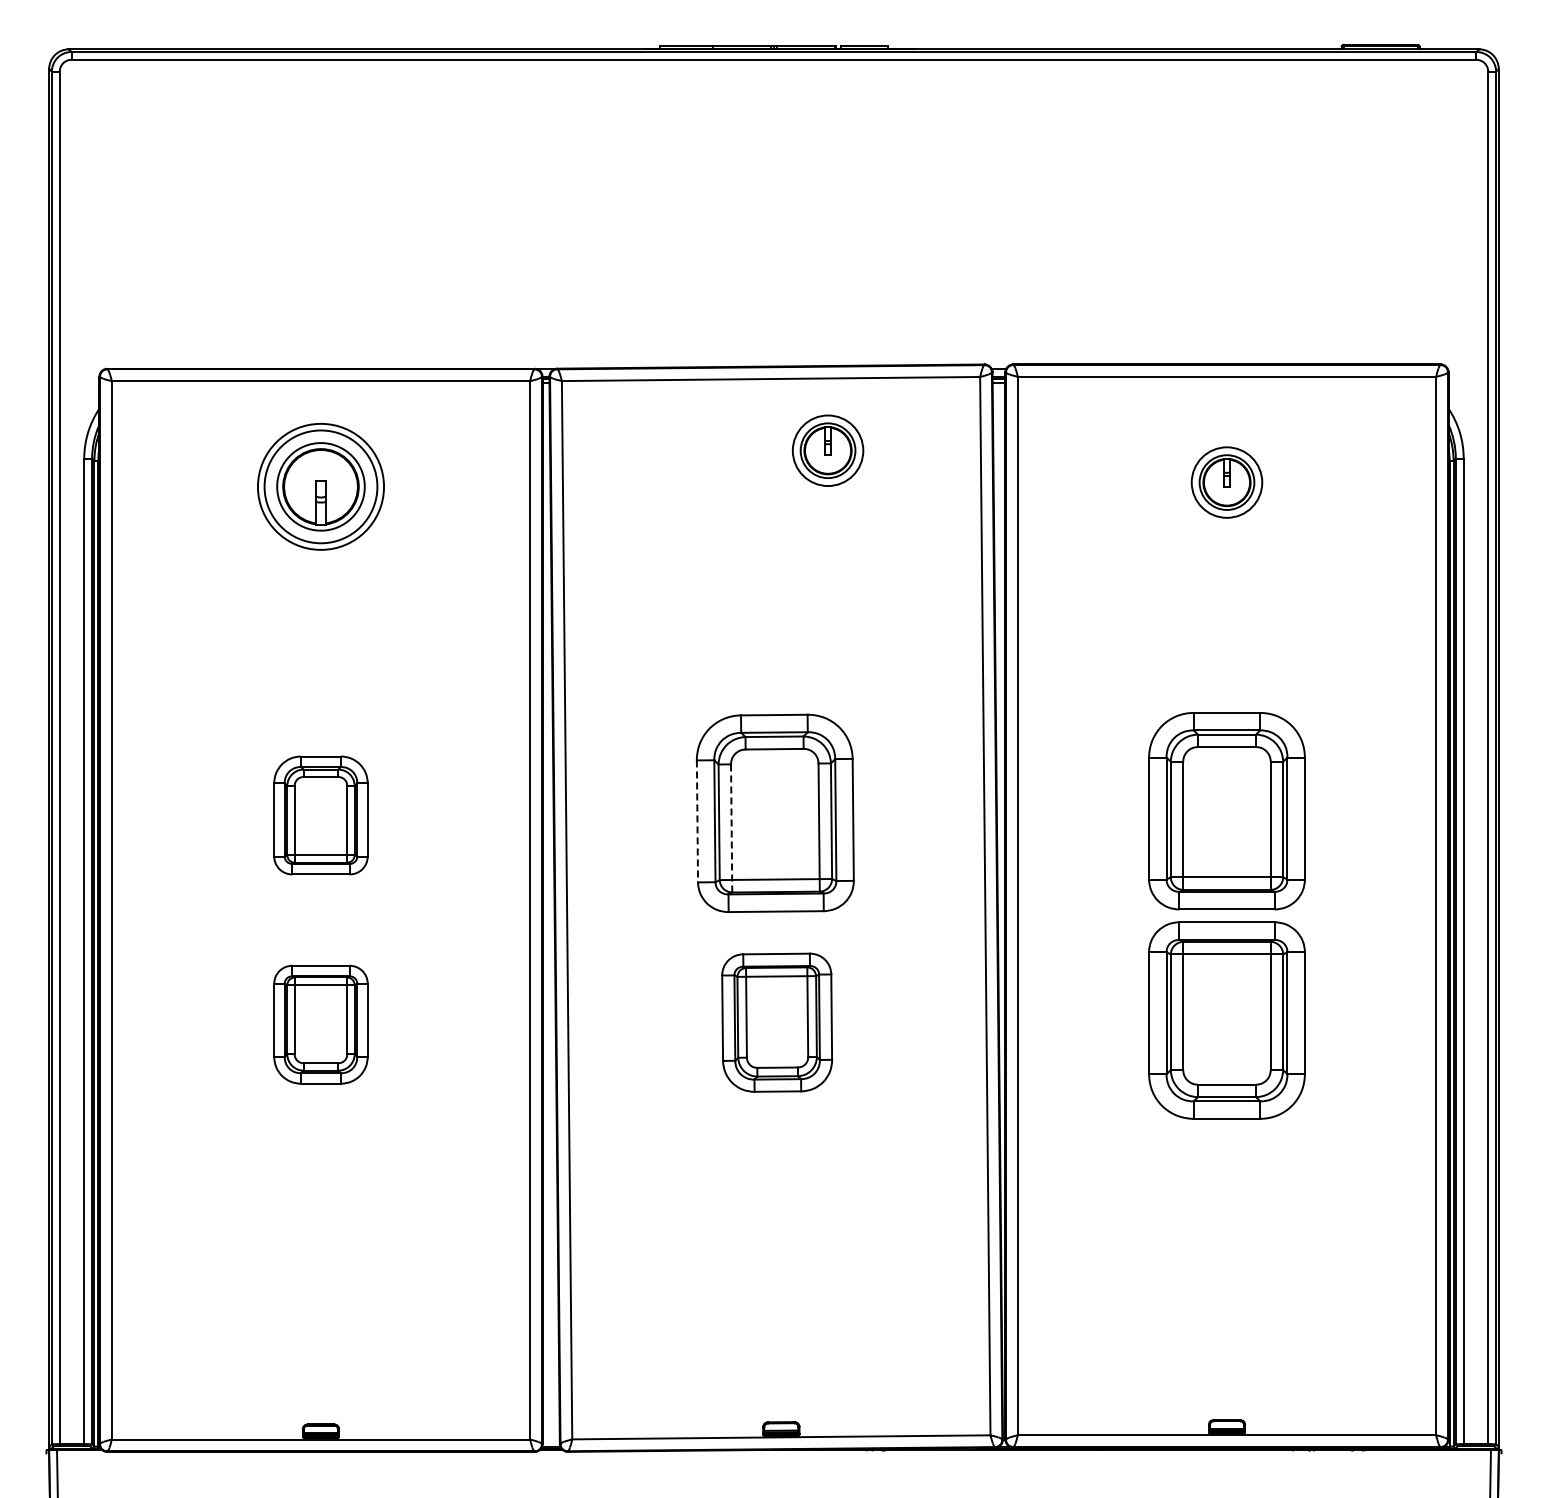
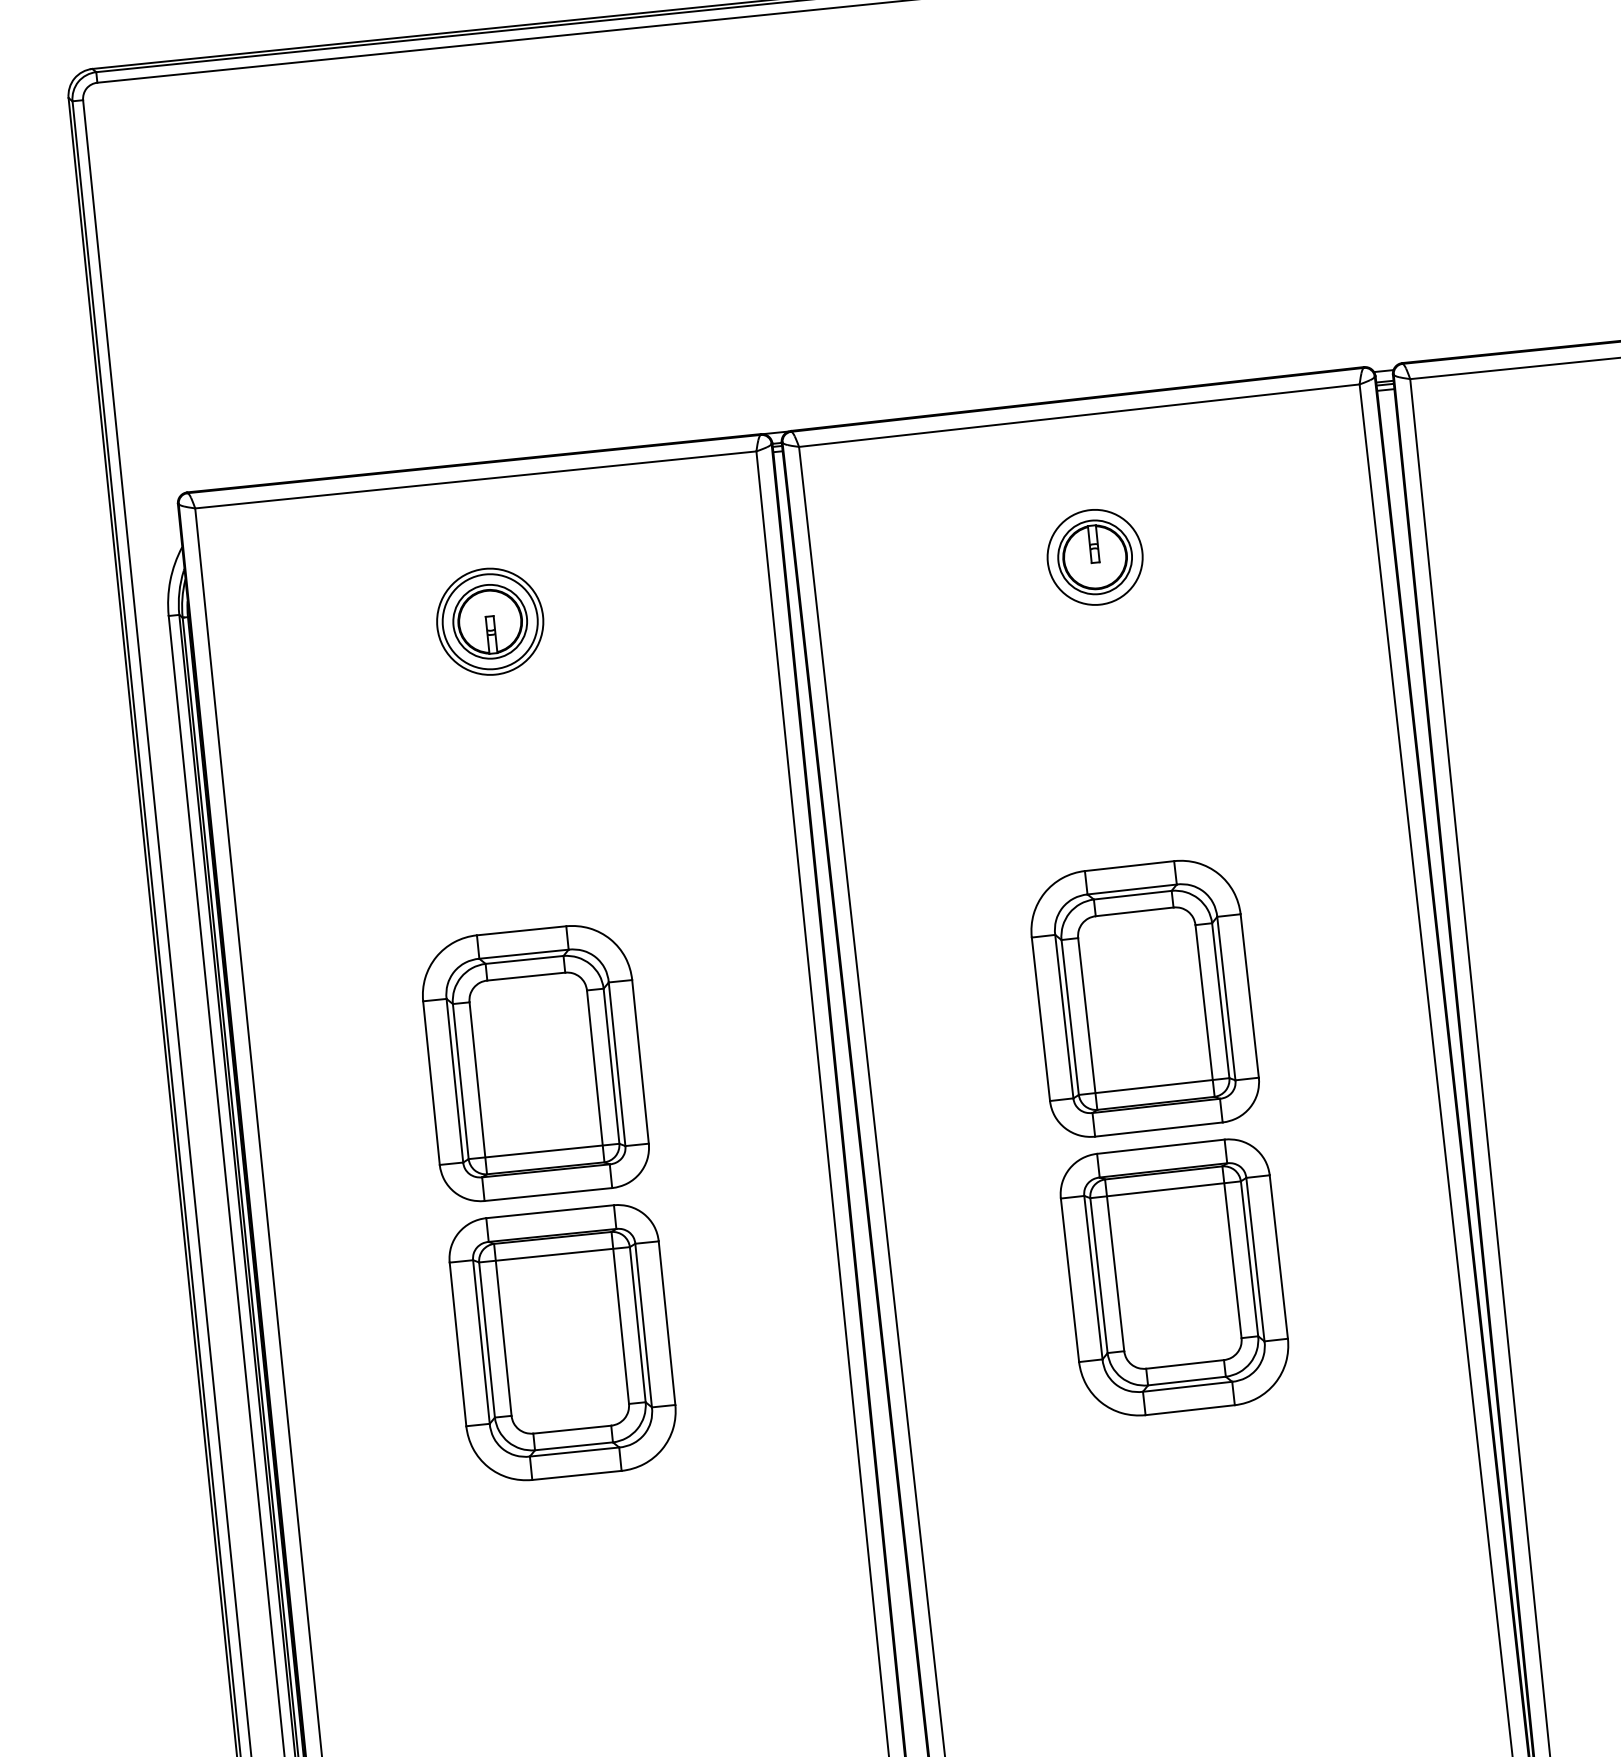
part: (827, 450) -> (1094, 557), moved
part: (320, 486) -> (489, 621), size x0.62
part: (320, 815) -> (534, 1062), size x1.67
line: (697, 821) -> (1040, 1019), dashed -> solid
line: (731, 827) -> (1087, 1022), dashed -> solid
part: (776, 1022) -> (1174, 1278), size x1.43
part: (320, 1024) -> (562, 1343), size x1.67

